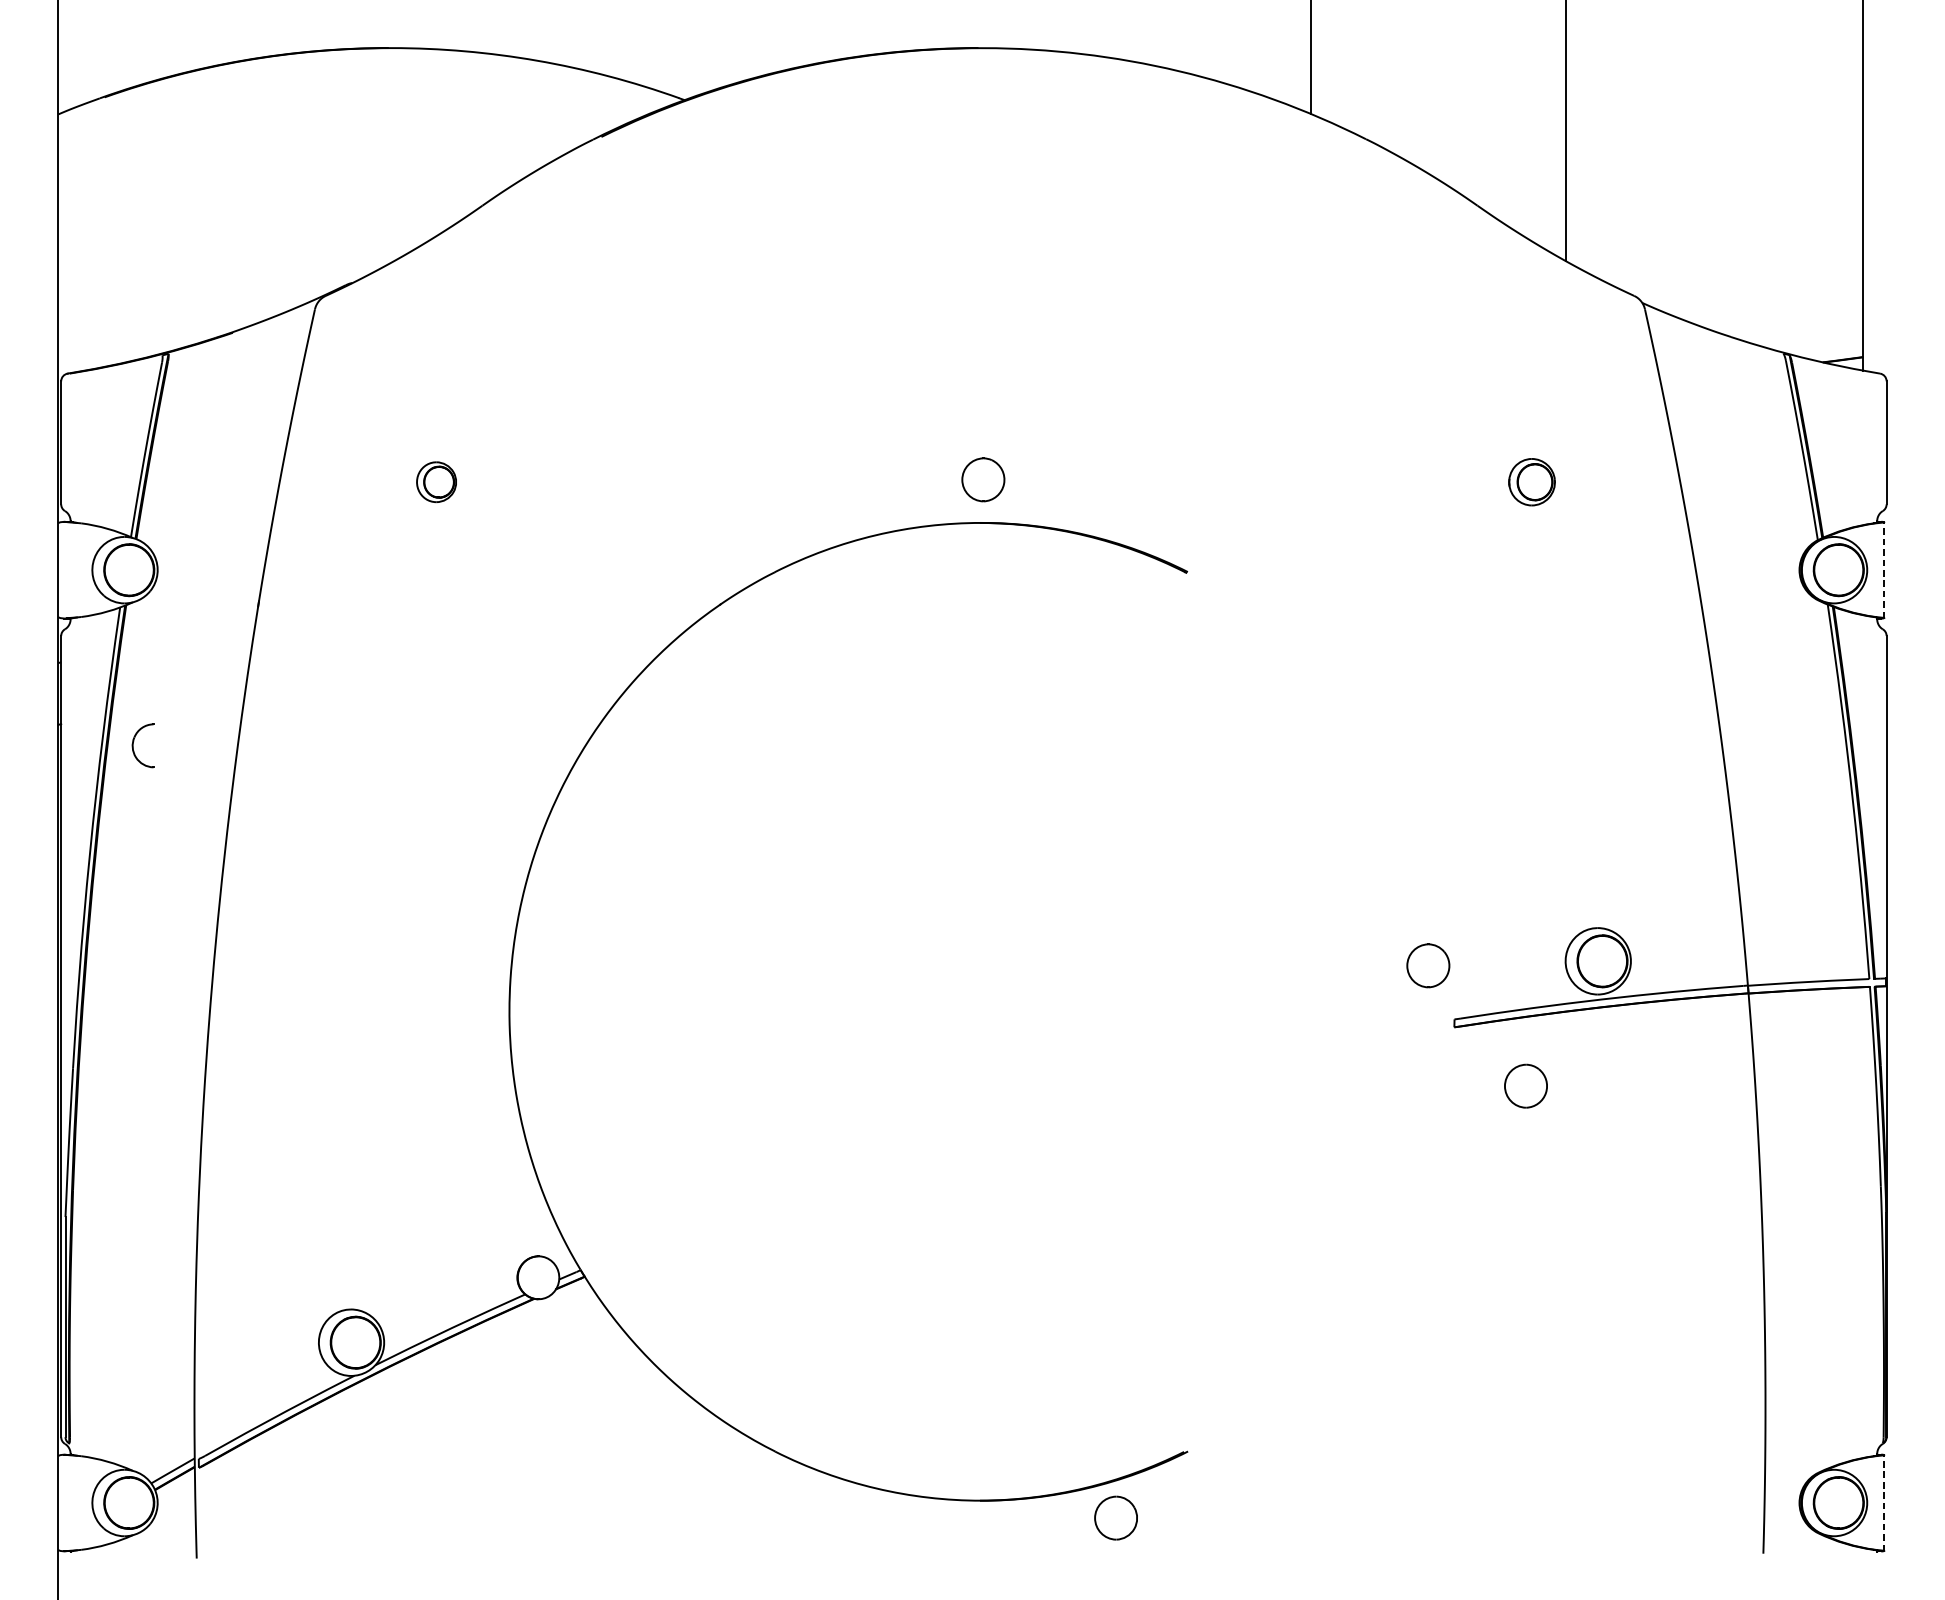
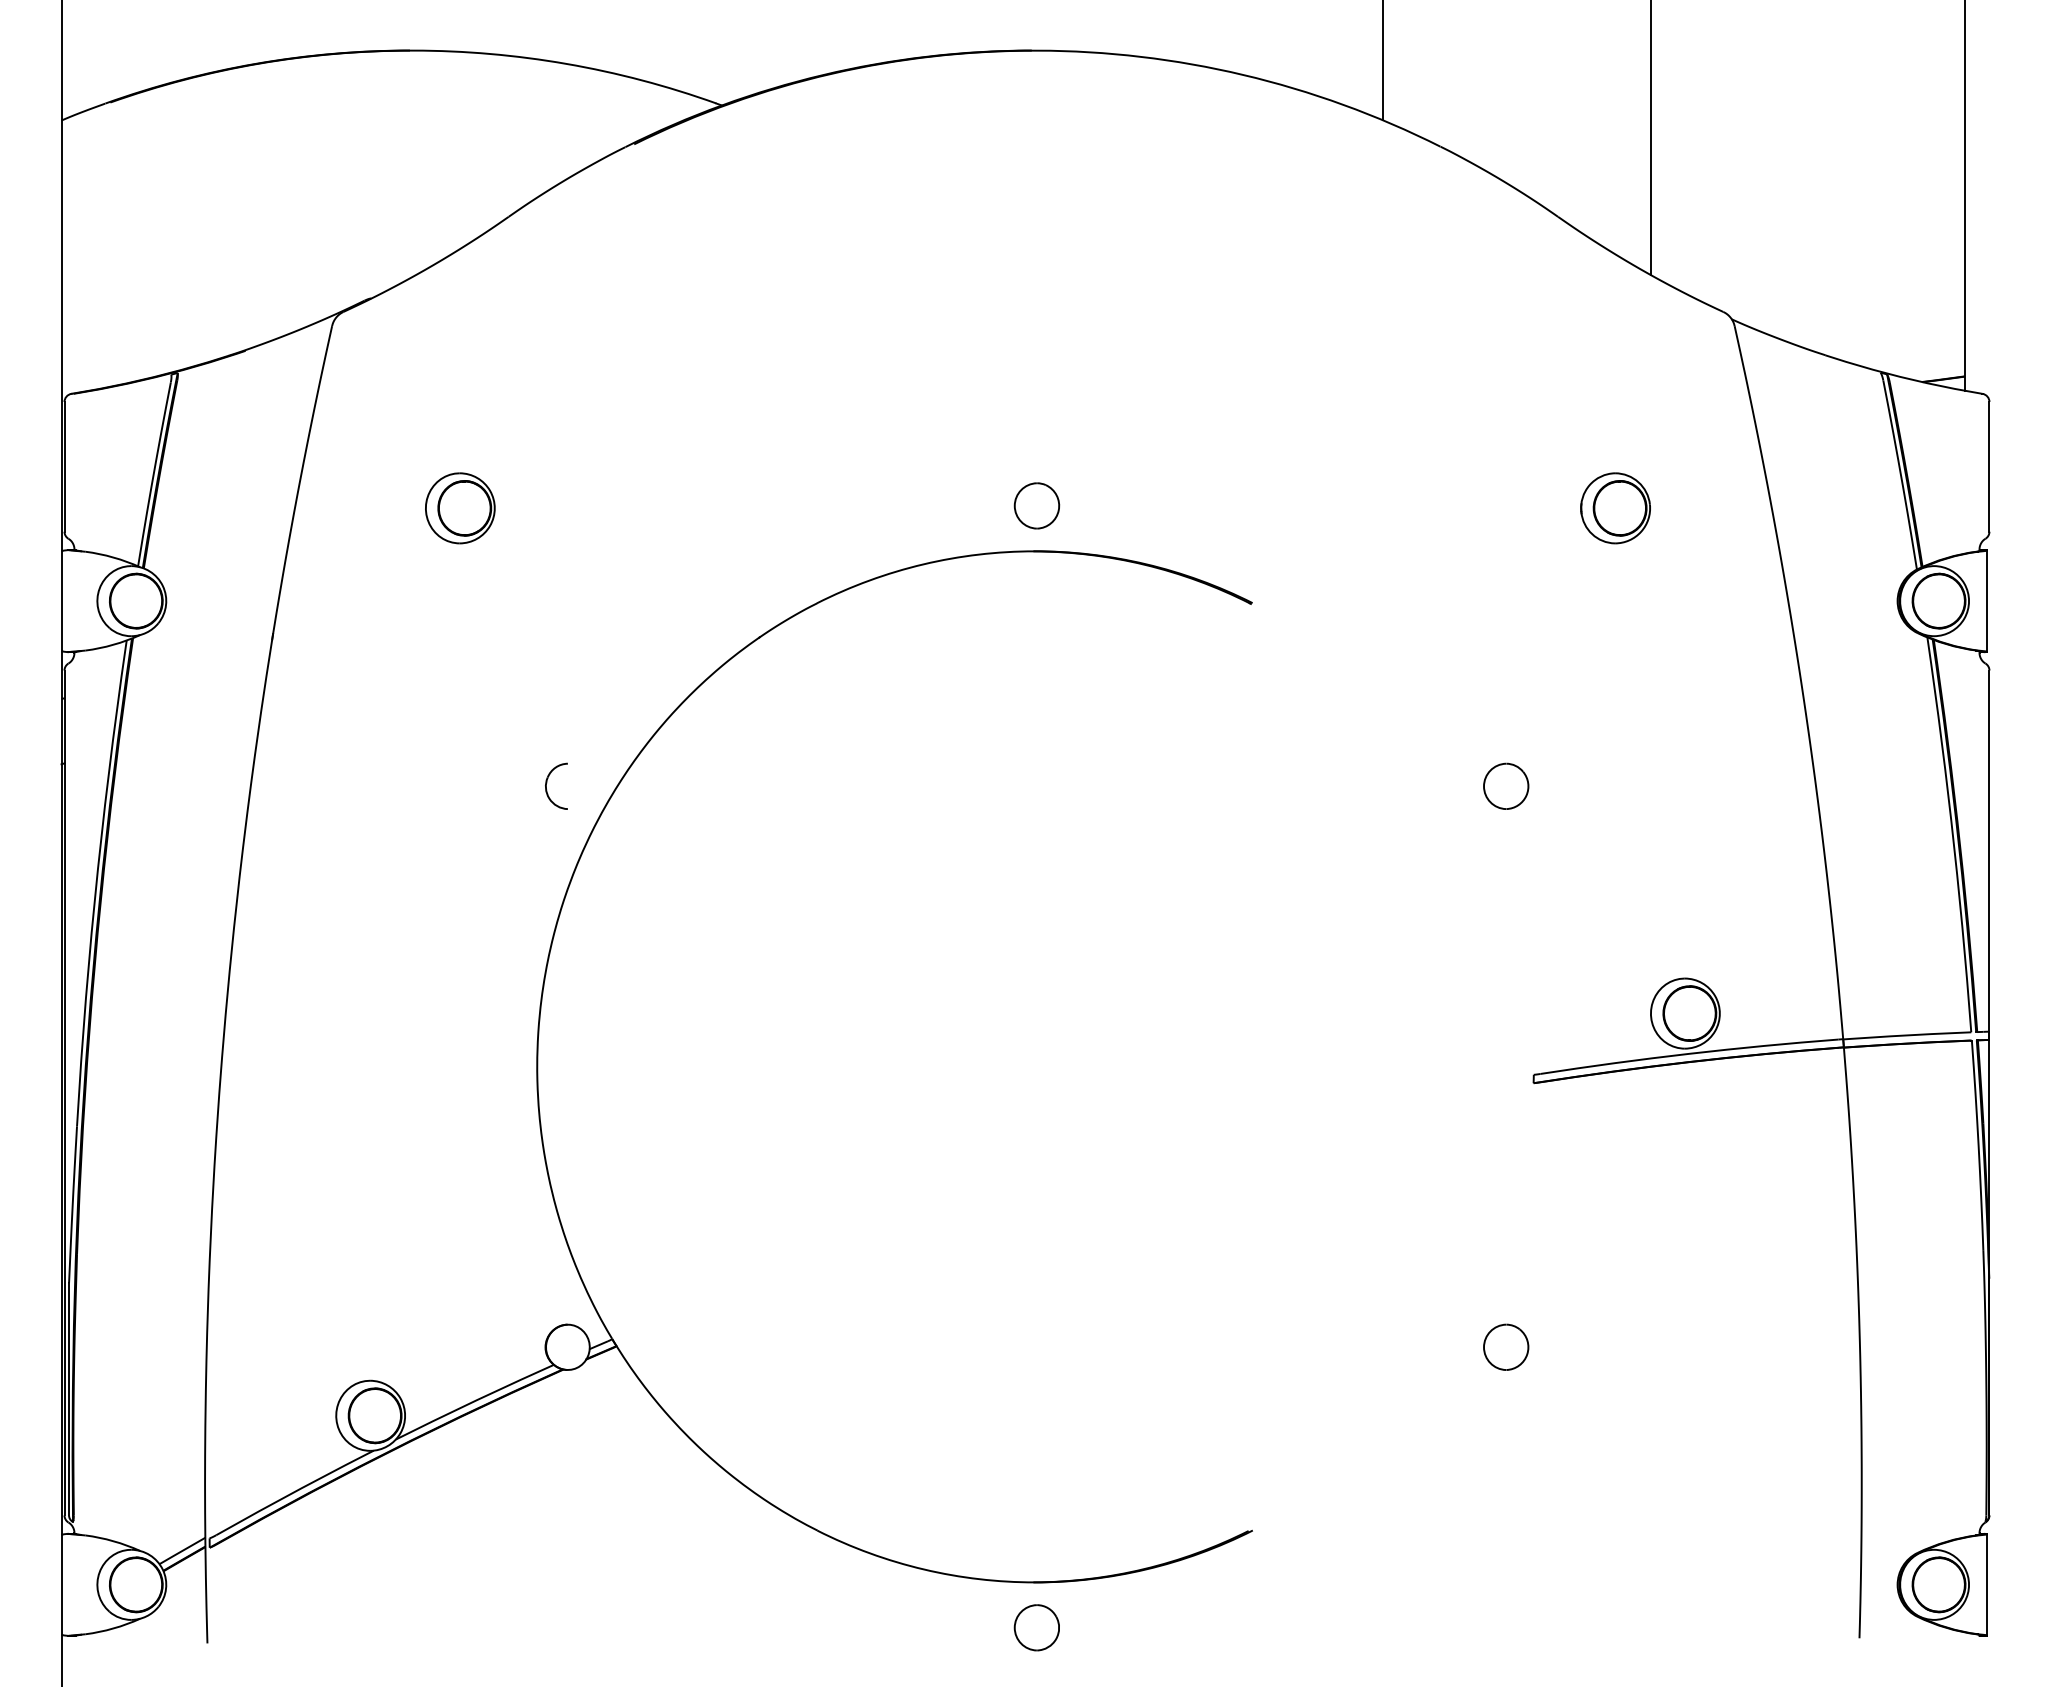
part: (436, 482) -> (460, 508), size x1.67
part: (1531, 482) -> (1615, 508), size x1.43
line: (1884, 570) -> (1987, 601), dashed -> solid
part: (134, 743) -> (547, 783), moved
part: (1428, 965) -> (1506, 785), moved
part: (1526, 1085) -> (1506, 1346), moved
line: (1884, 1502) -> (1987, 1584), dashed -> solid
part: (1115, 1517) -> (1036, 1627), moved

